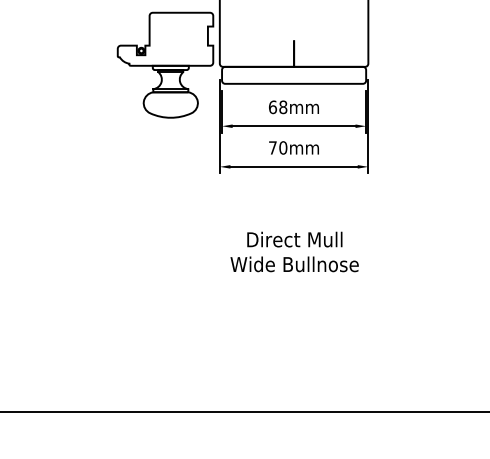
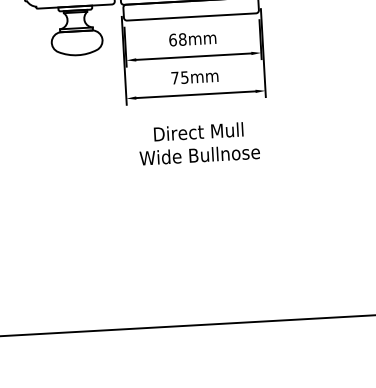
text: (283, 147) -> (185, 77), 70mm -> 75mm
text: (294, 251) -> (199, 143), moved

